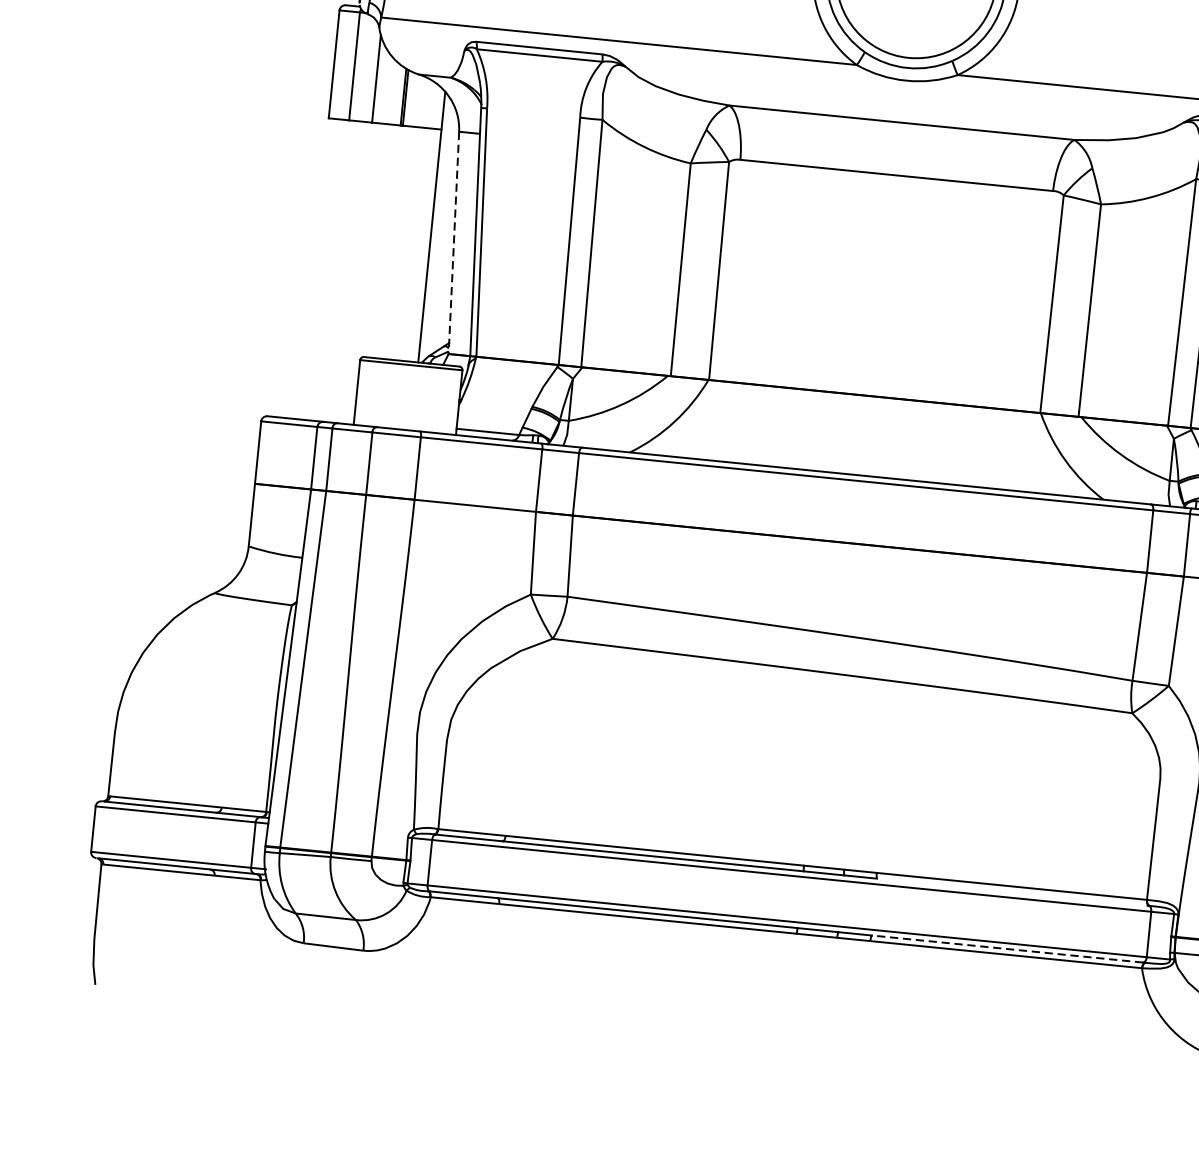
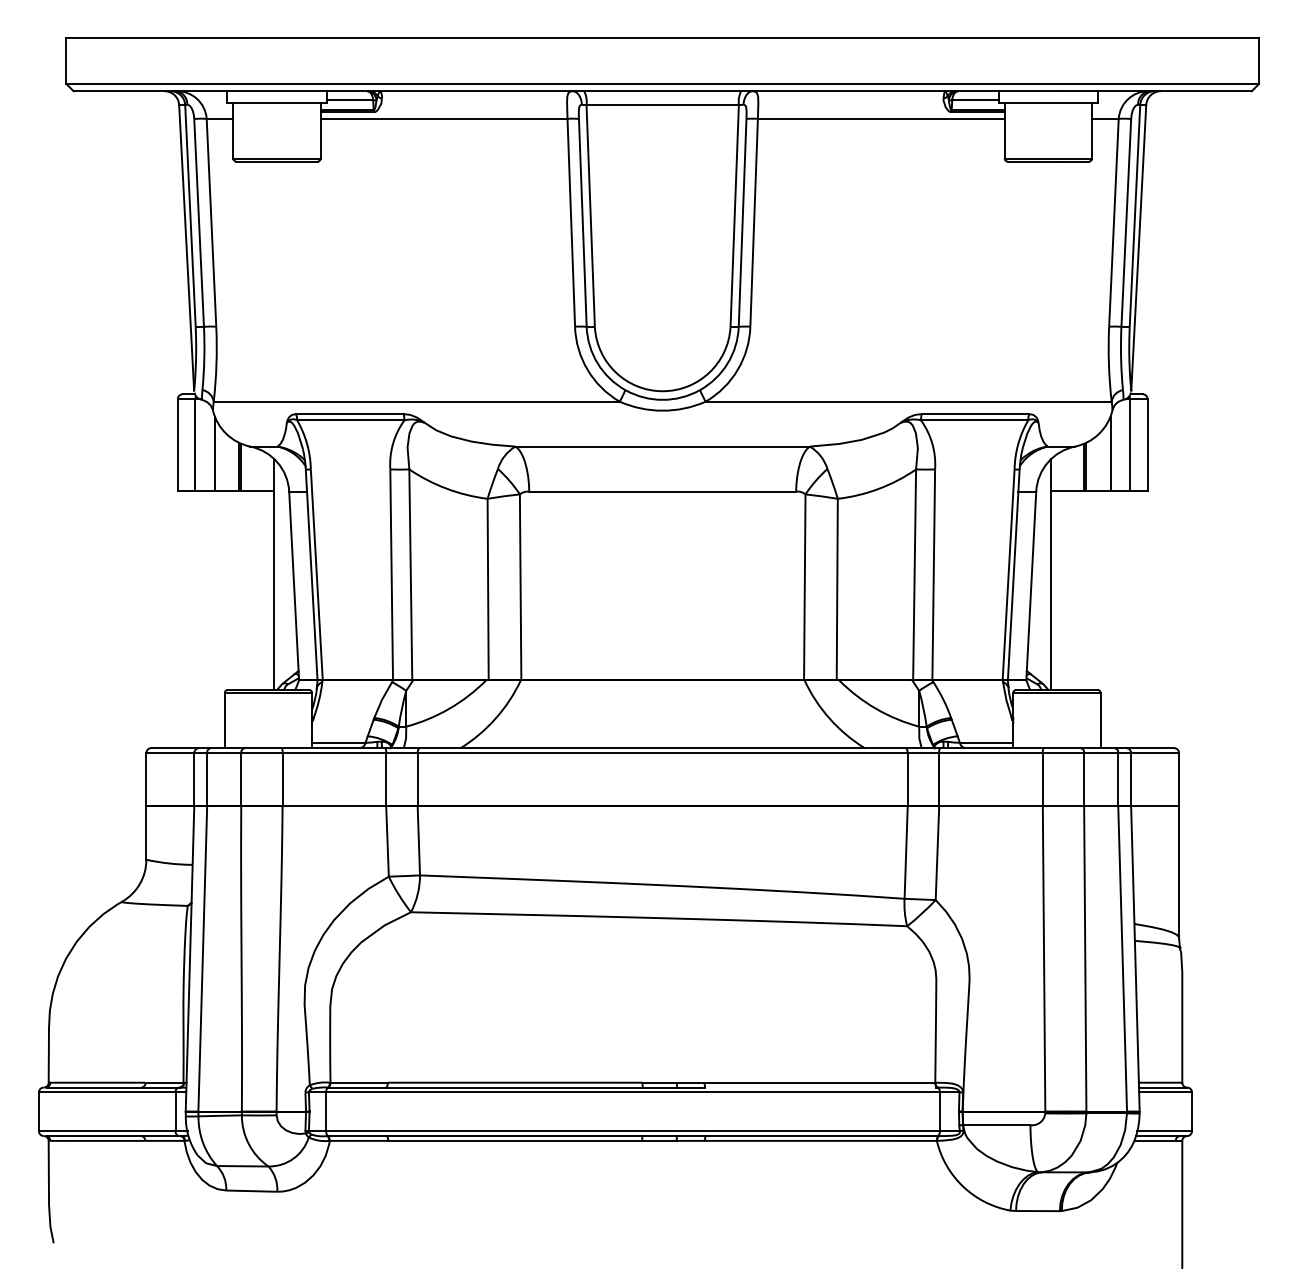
line: (454, 243) -> (294, 586), dashed -> solid
line: (1007, 949) -> (821, 1136), dashed -> solid

